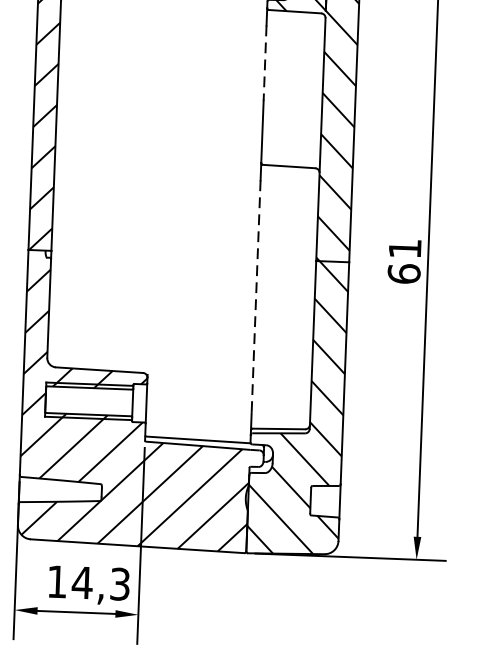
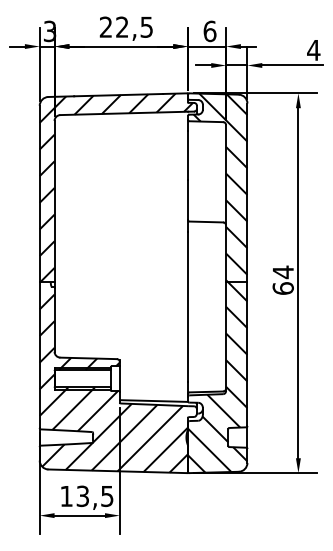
line: (265, 64) -> (188, 156), dashed -> solid
text: (405, 249) -> (283, 272), 61 -> 64
line: (256, 297) -> (188, 307), dashed -> solid
text: (100, 583) -> (94, 496), 14,3 -> 13,5

